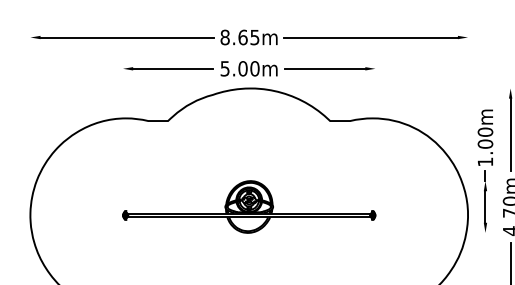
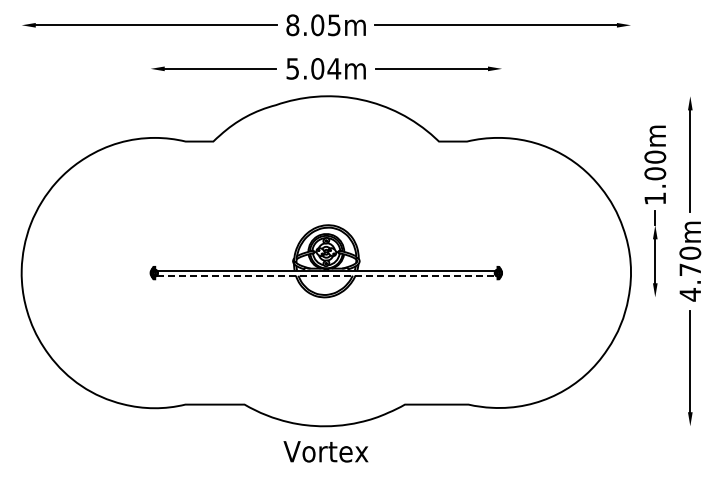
text: (242, 36) -> (317, 24), 8.65m -> 8.05m
text: (255, 68) -> (334, 68), 5.00m -> 5.04m
line: (249, 217) -> (326, 275), solid -> dashed

